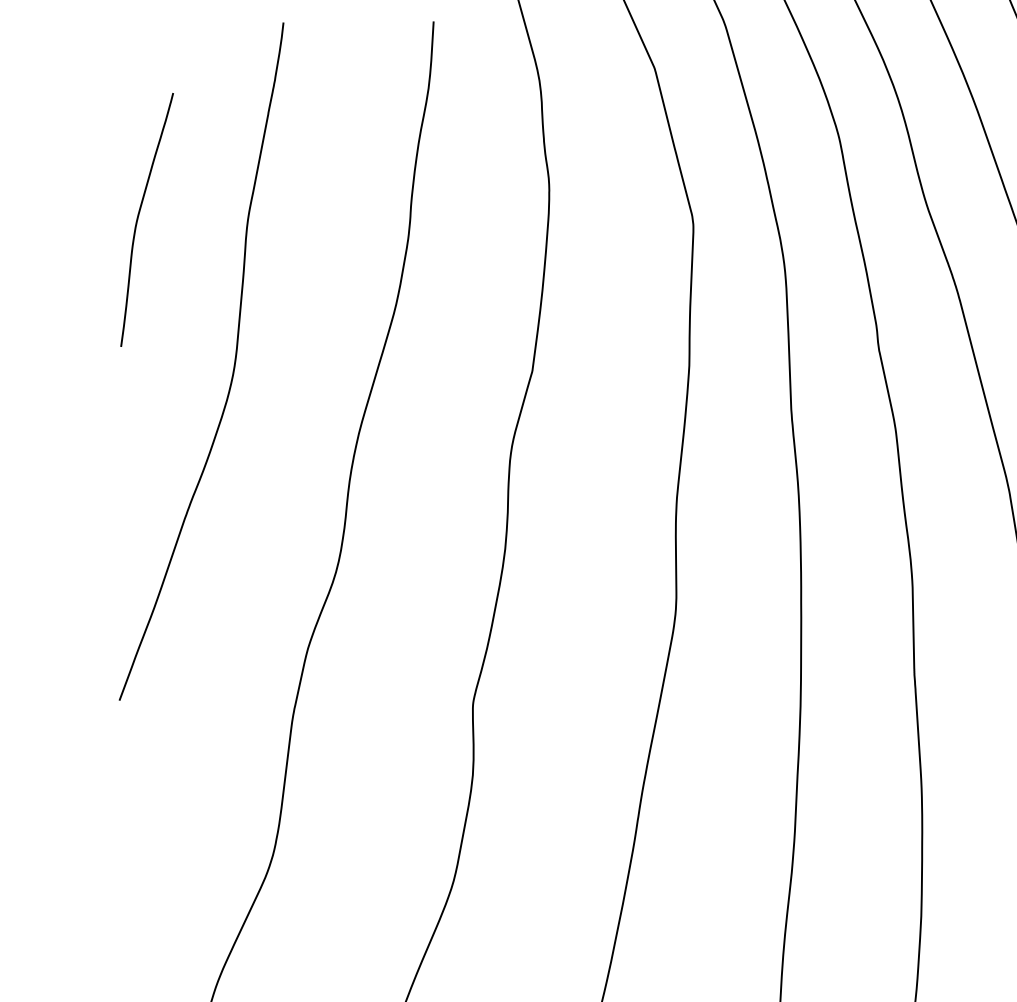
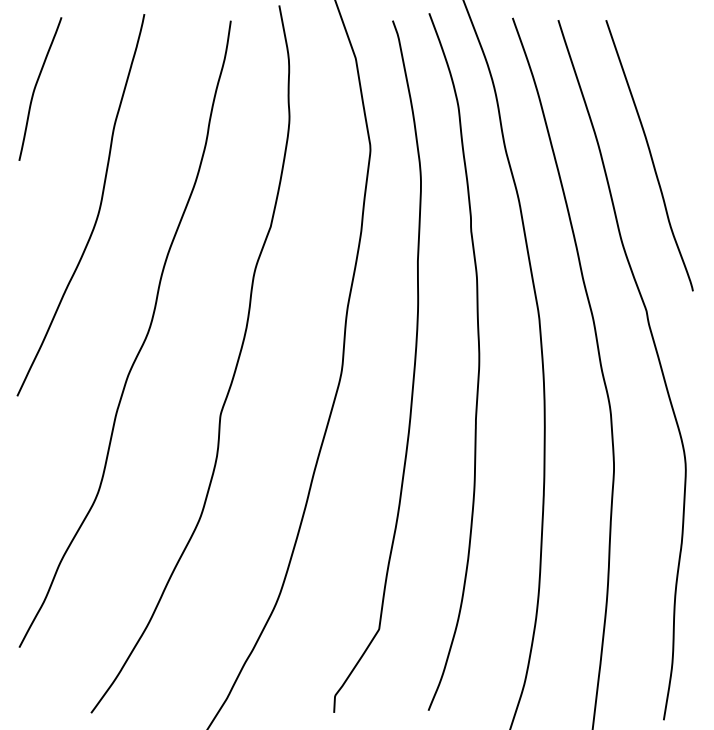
curve: (140, 217) -> (36, 87), moved

